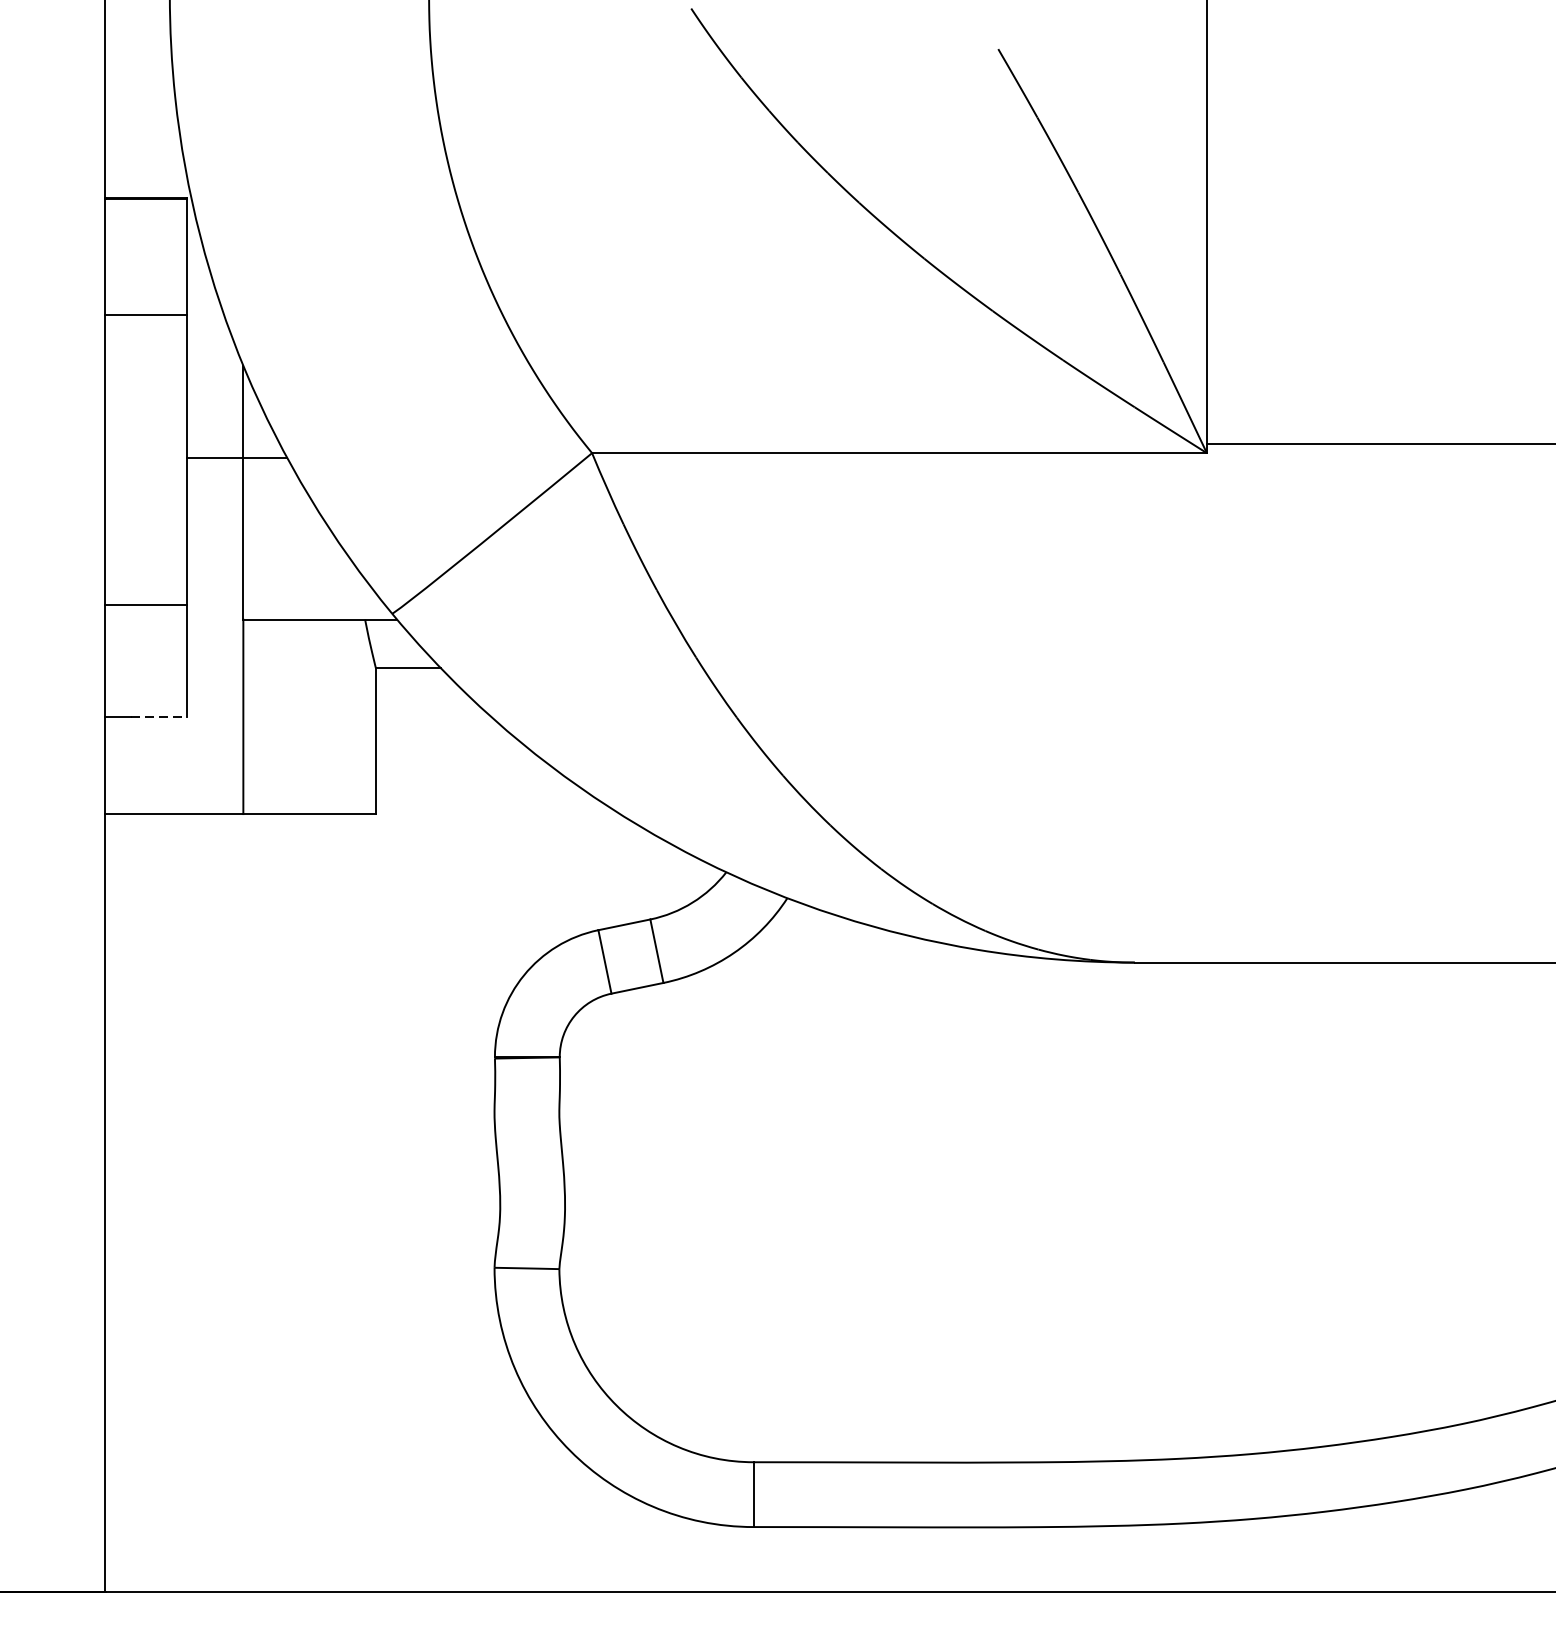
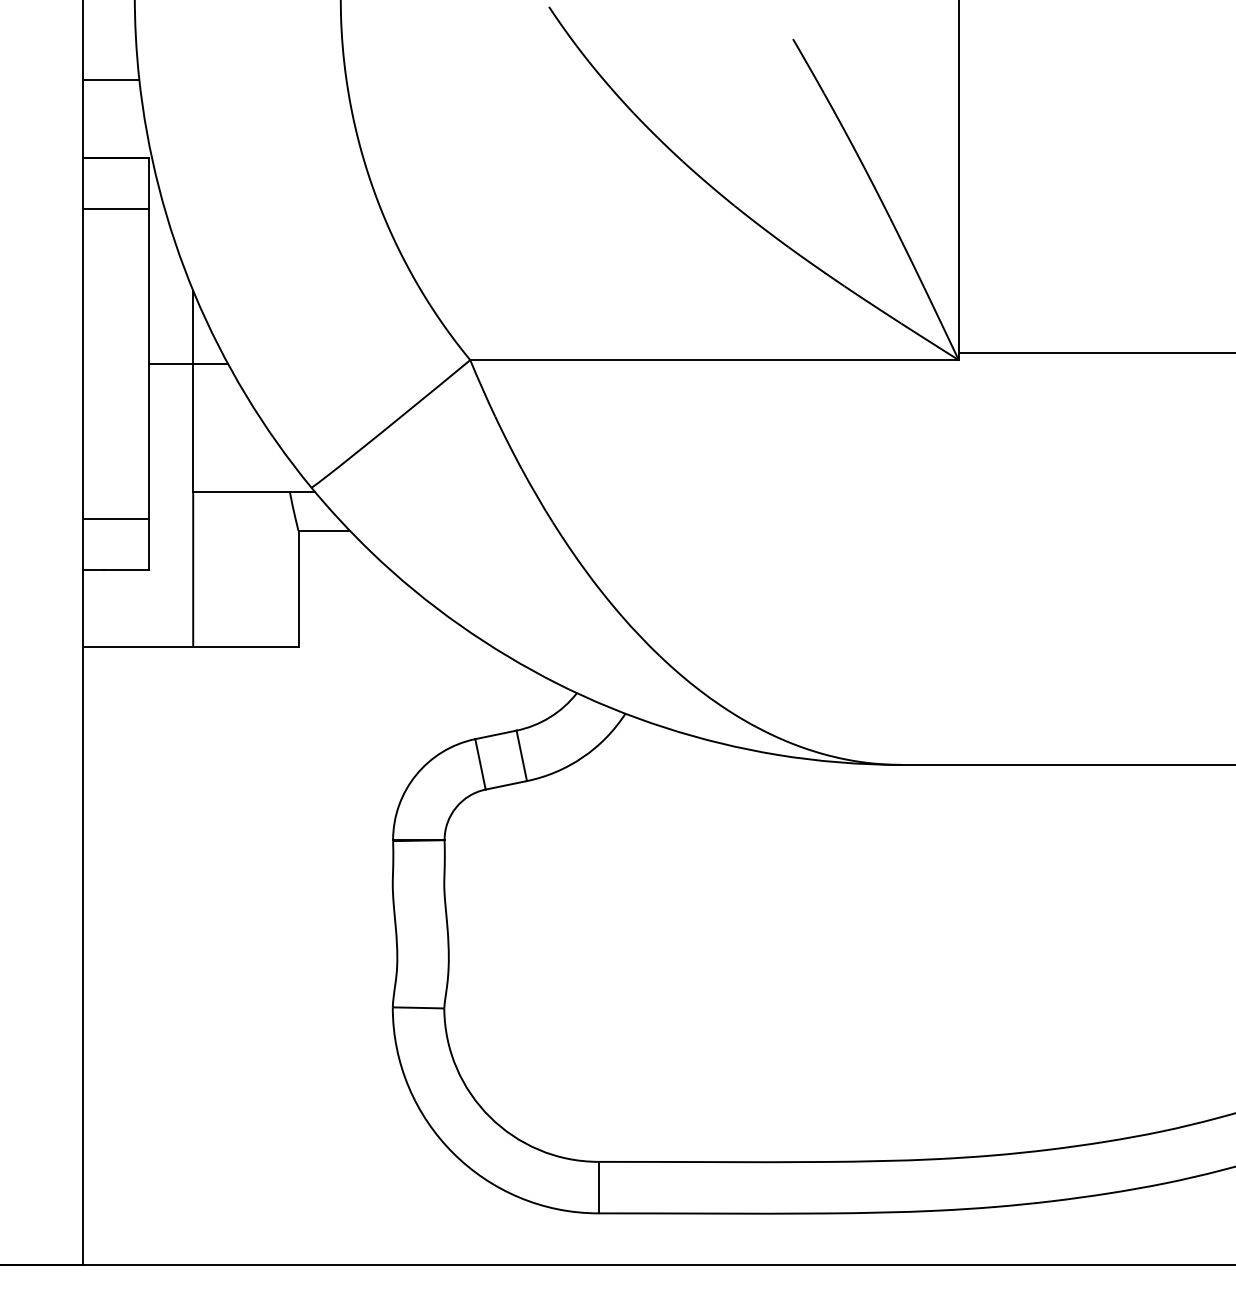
line: (140, 101) -> (111, 80), added
line: (145, 315) -> (115, 208), moved
line: (145, 604) -> (115, 518), moved
line: (159, 716) -> (126, 569), dashed -> solid

